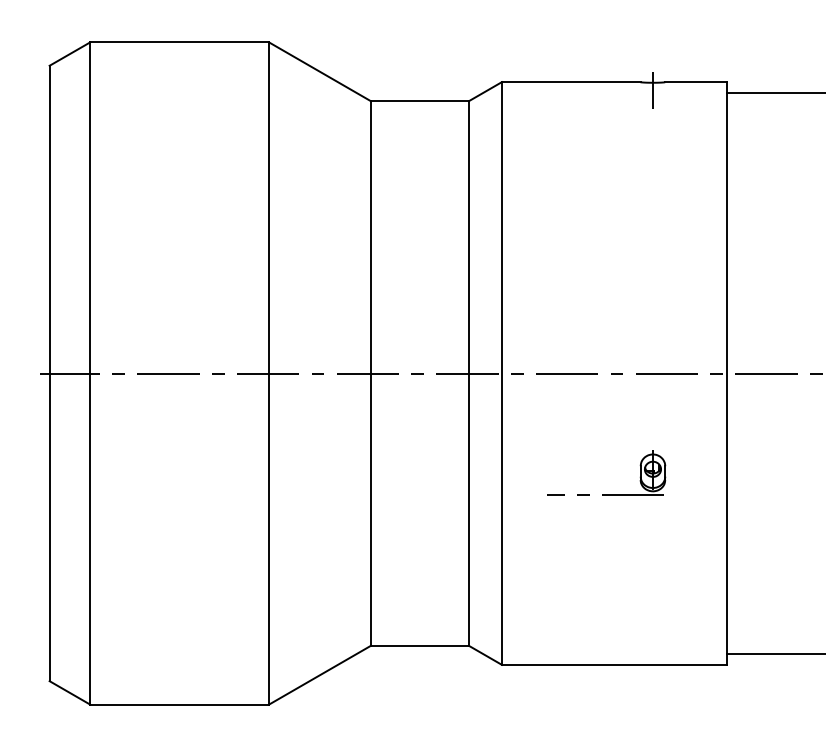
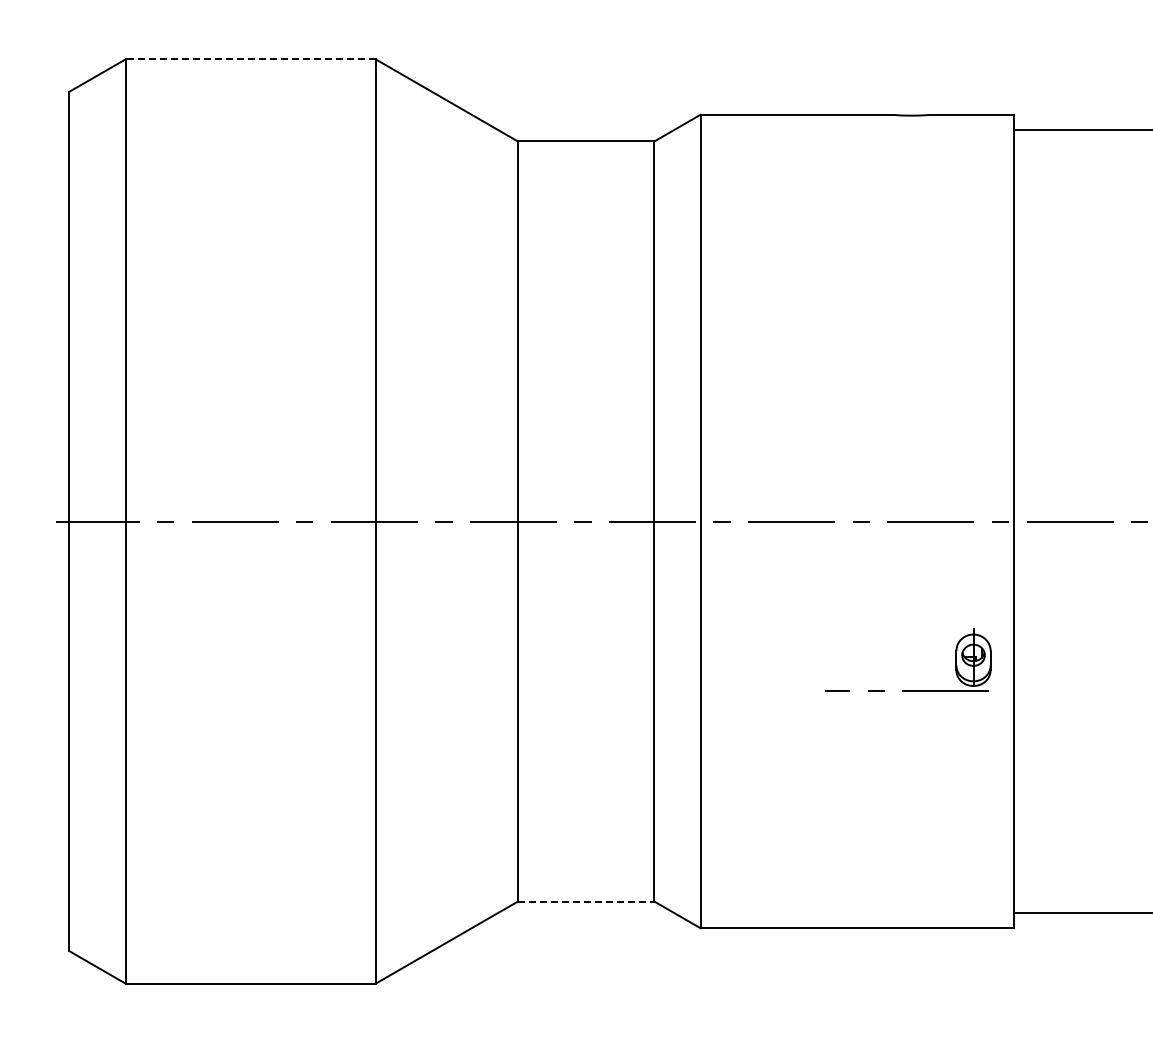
line: (179, 42) -> (250, 59), solid -> dashed
line: (652, 90) -> (911, 126), removed
part: (606, 494) -> (908, 690), moved
line: (420, 645) -> (586, 901), solid -> dashed

